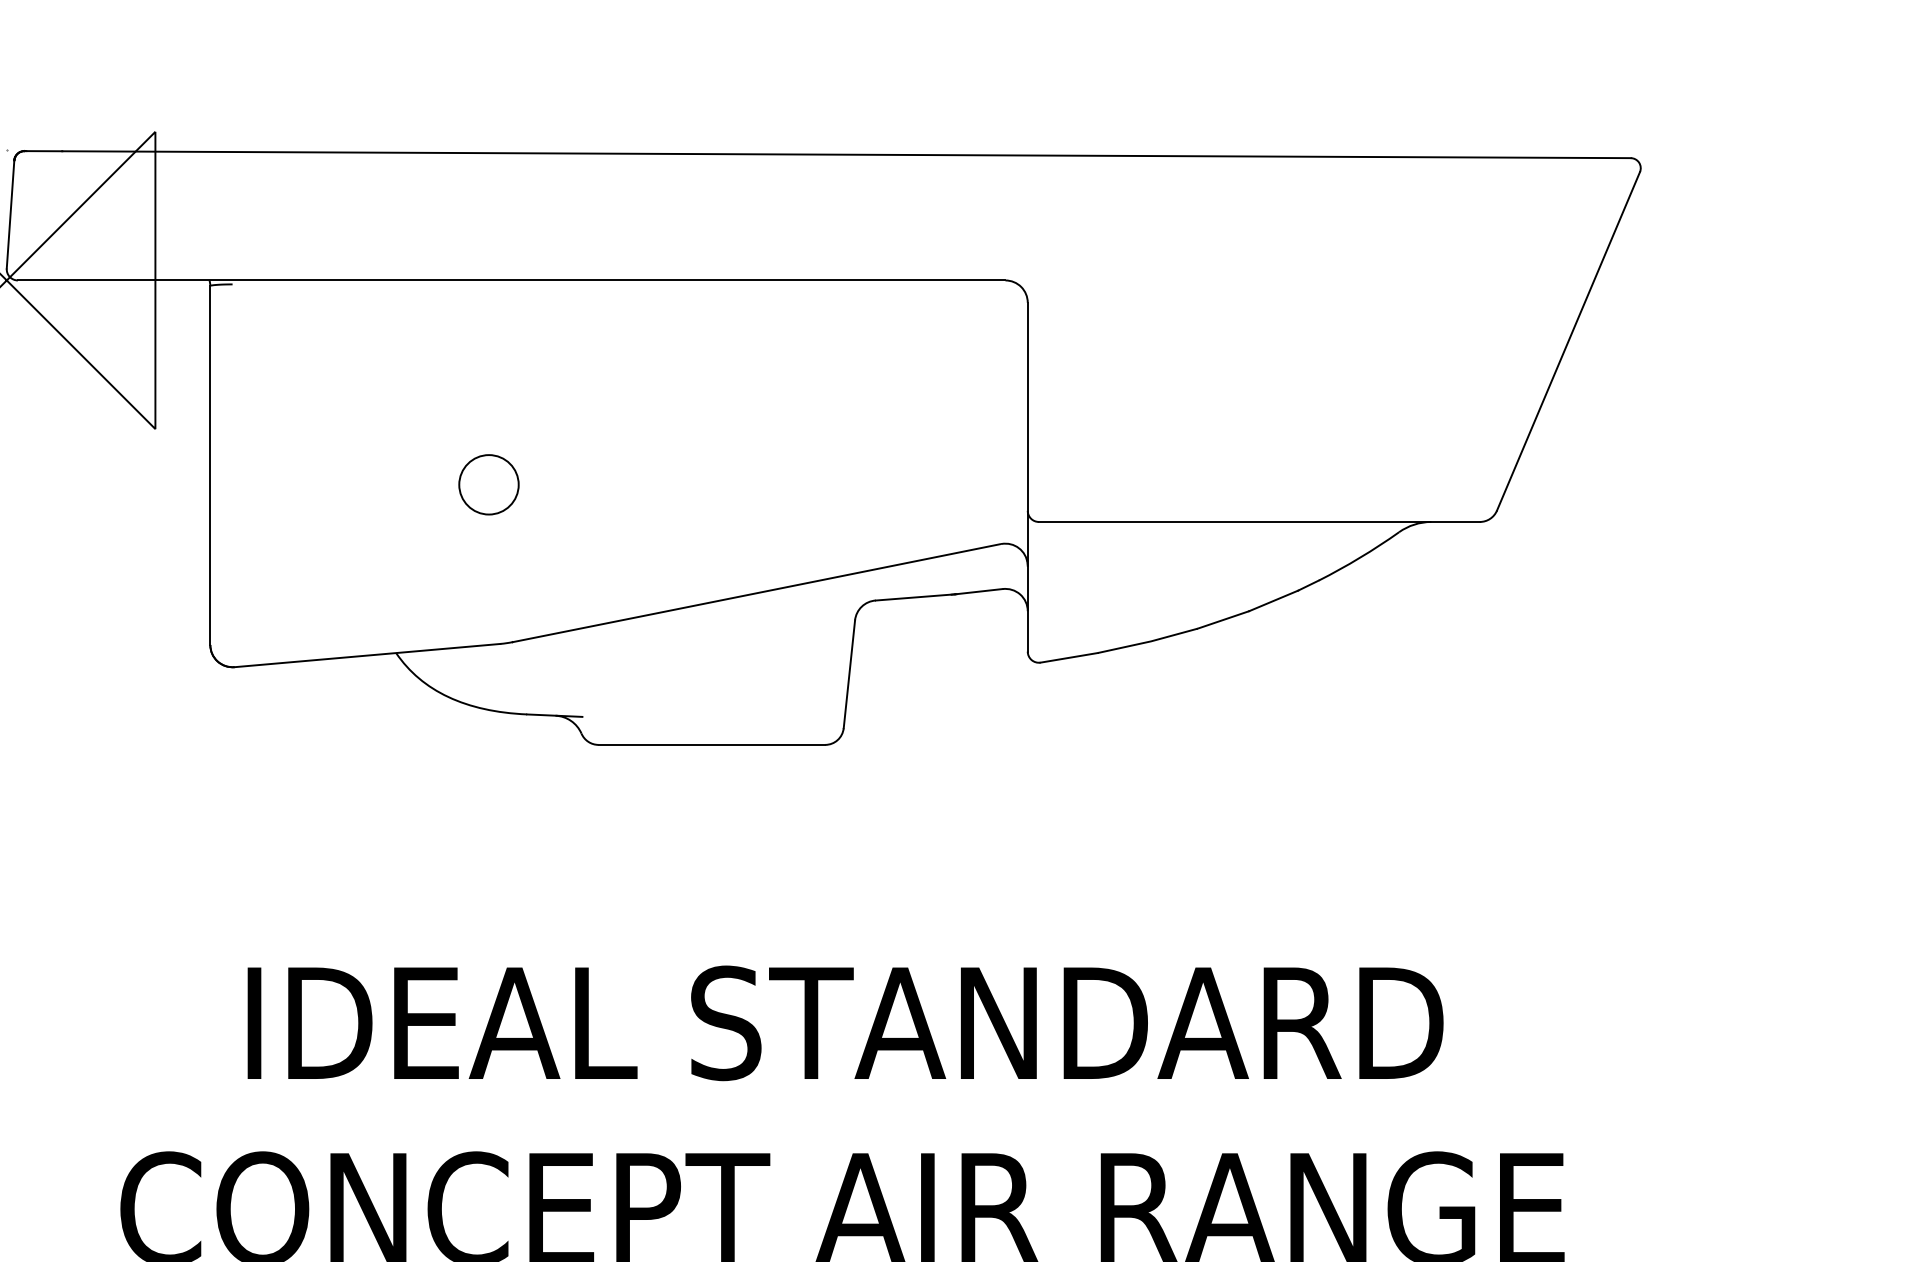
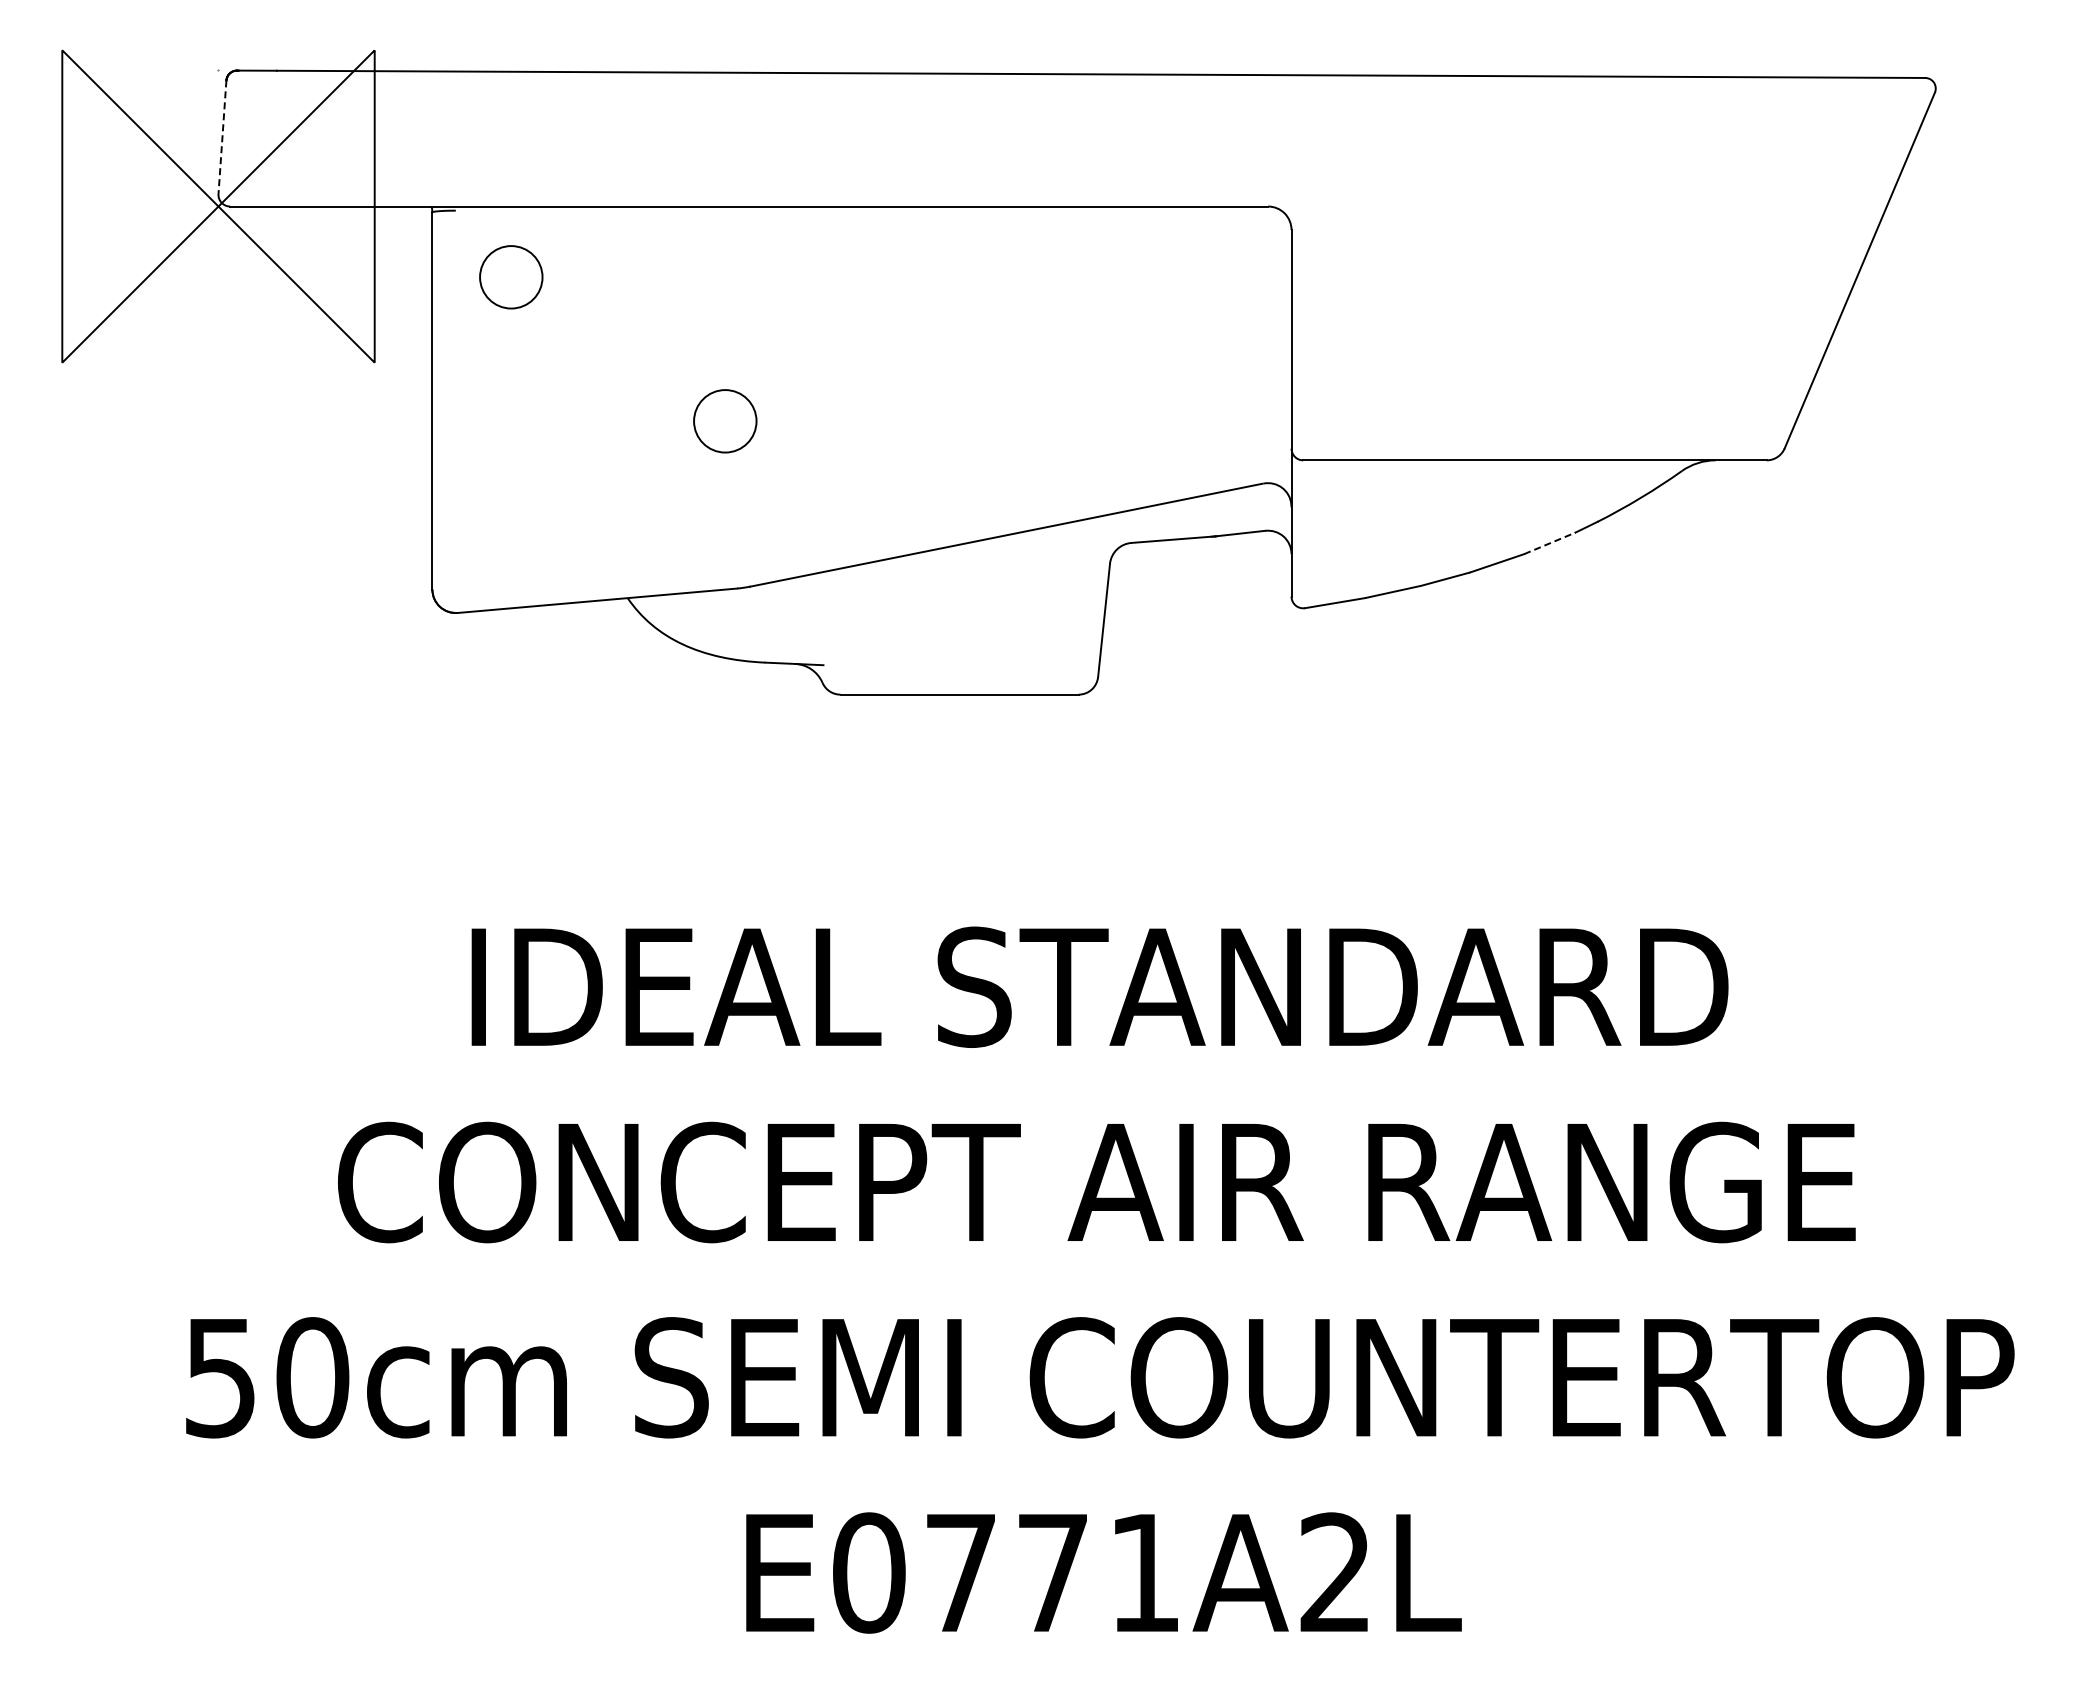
line: (10, 214) -> (222, 137), solid -> dashed
circle: (285, 347) -> (511, 277), added
line: (1273, 601) -> (1549, 543), solid -> dashed

